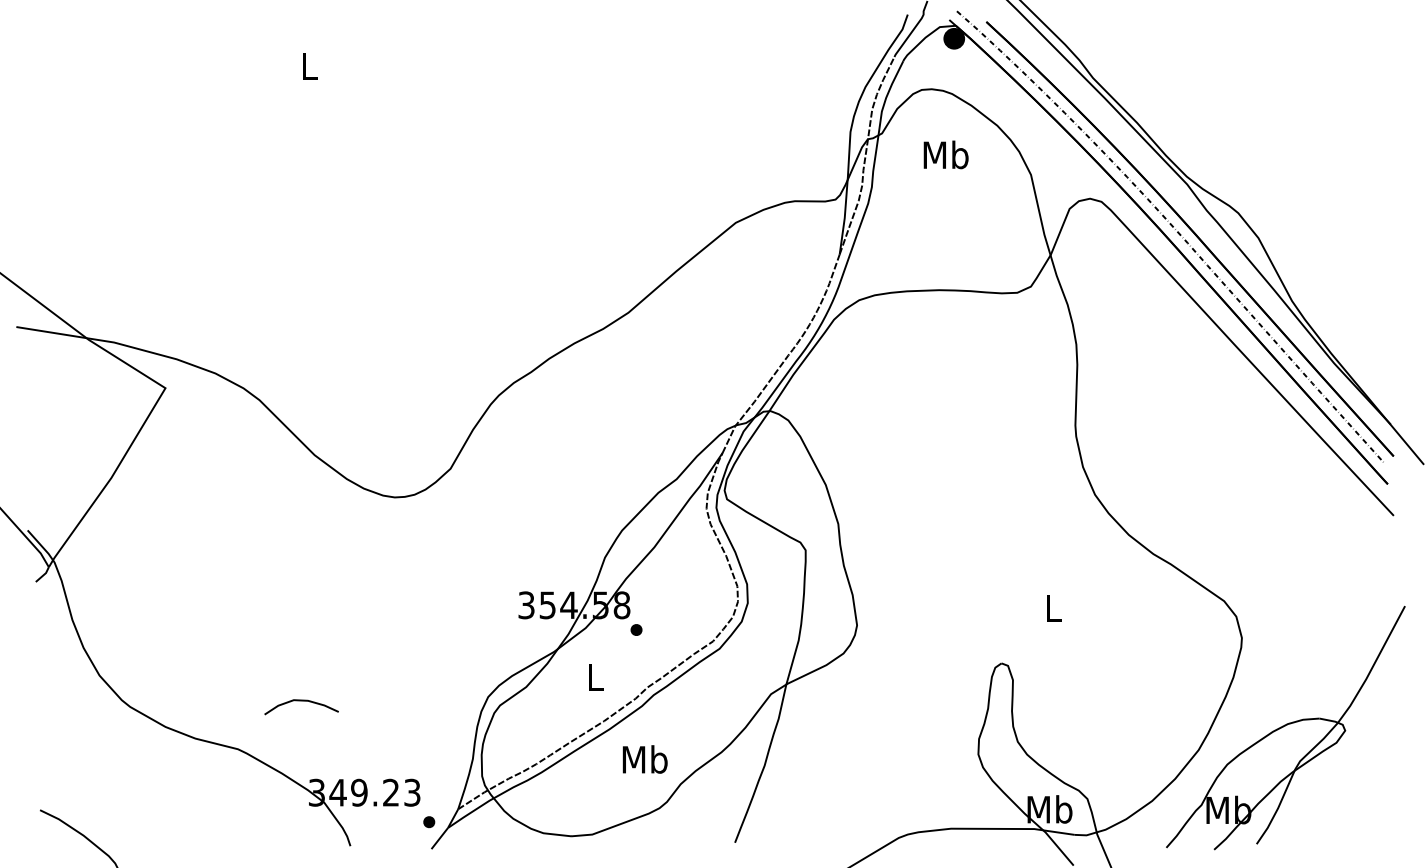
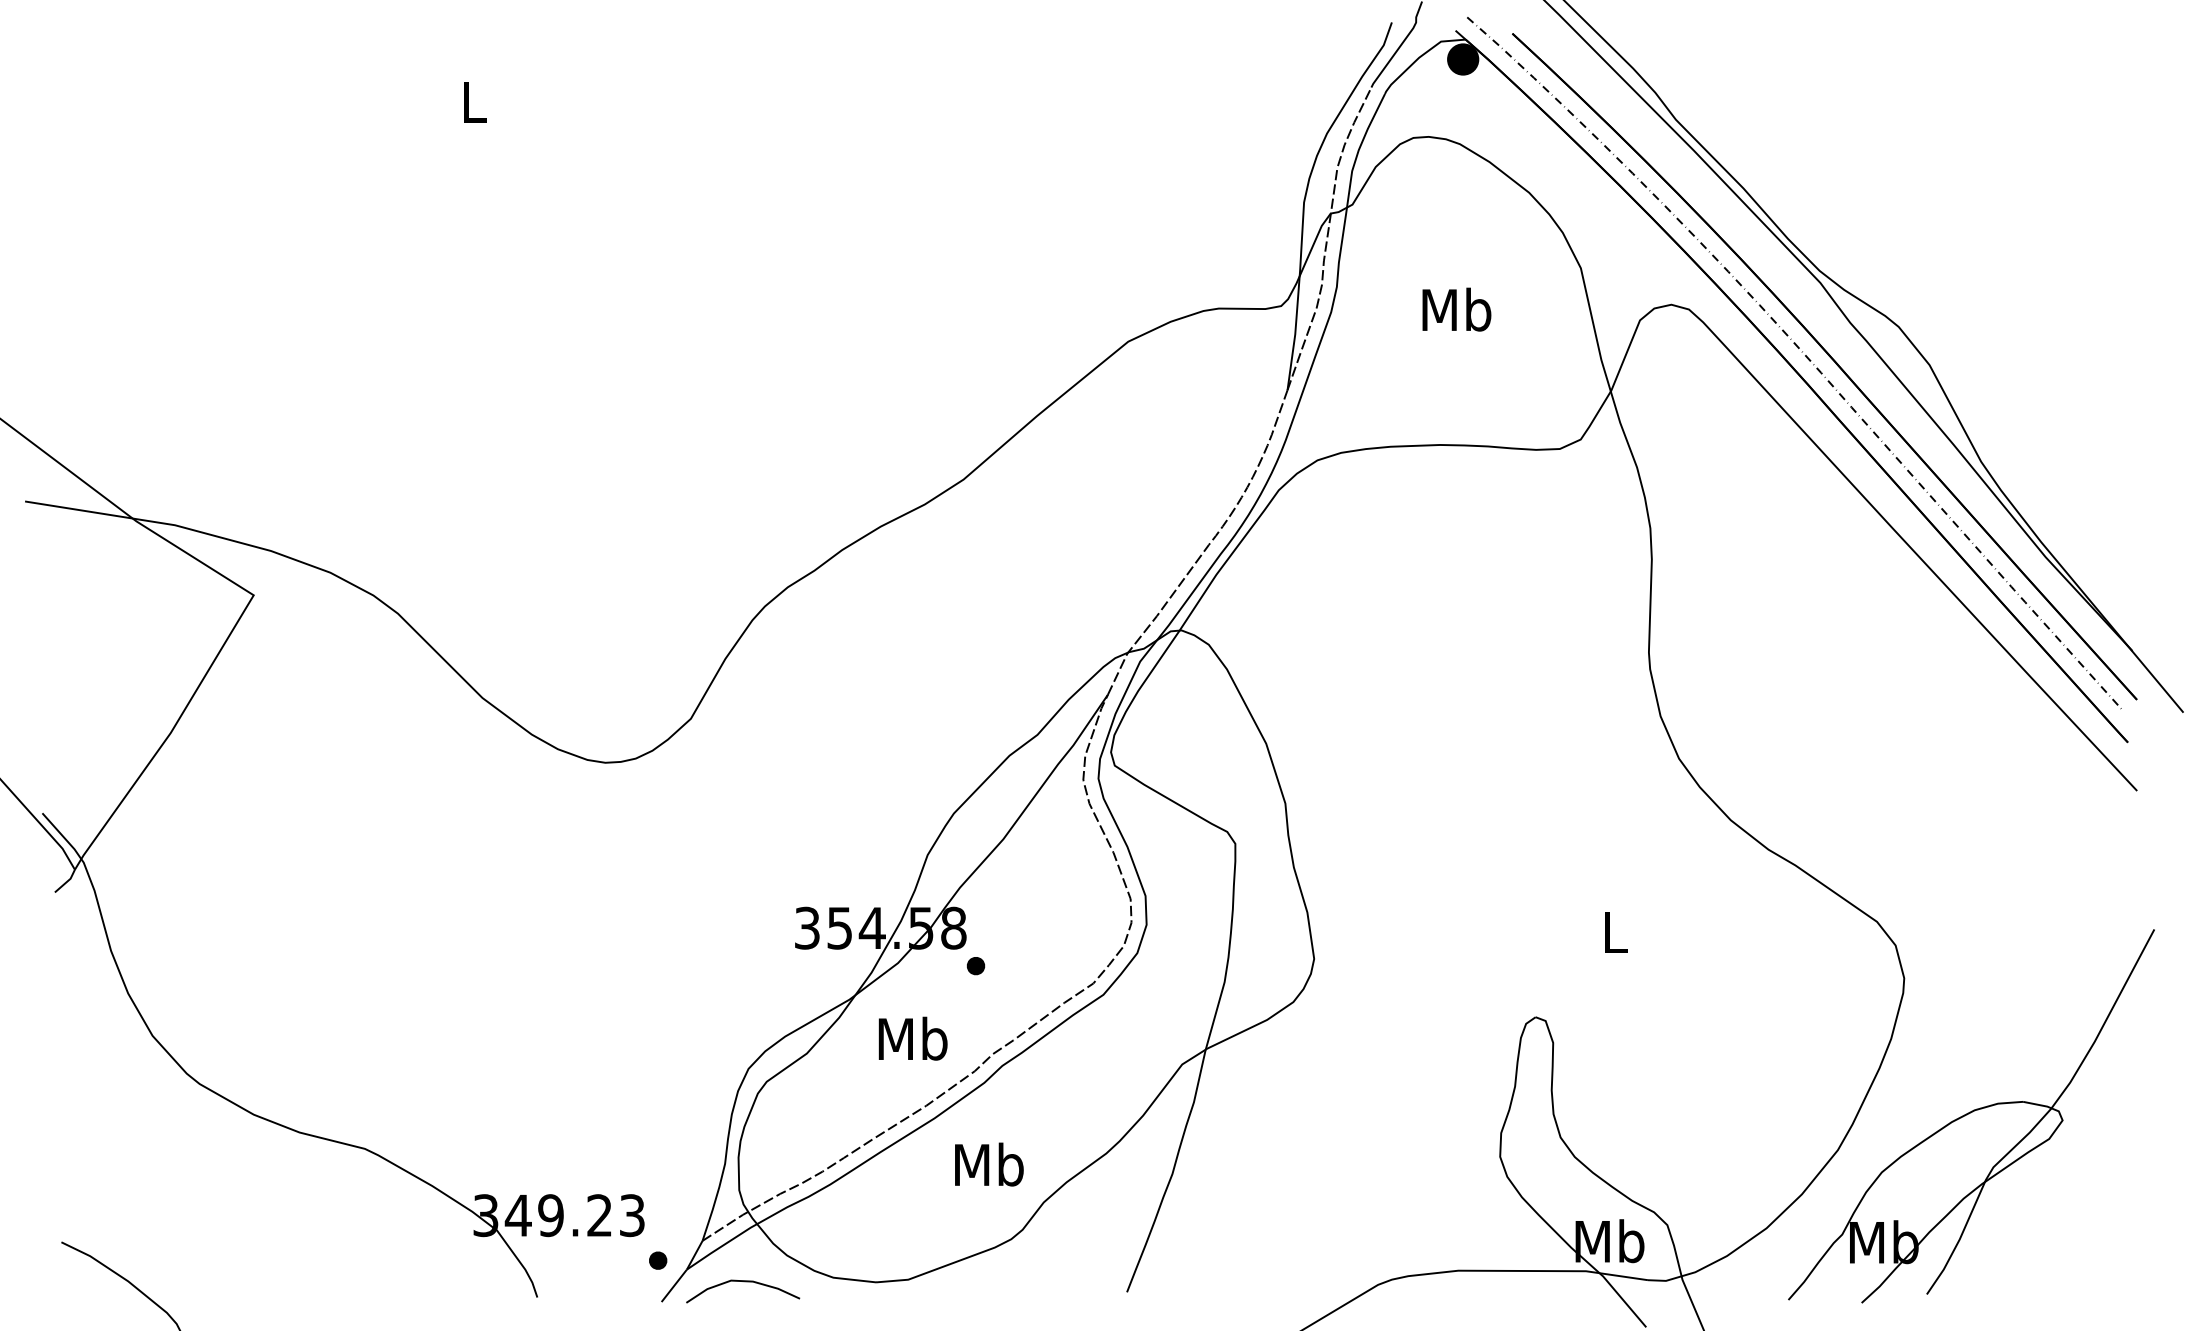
text: (945, 154) -> (1455, 309), moved
text: (595, 677) -> (913, 1038), L -> Mb
curve: (301, 701) -> (742, 1282), moved

